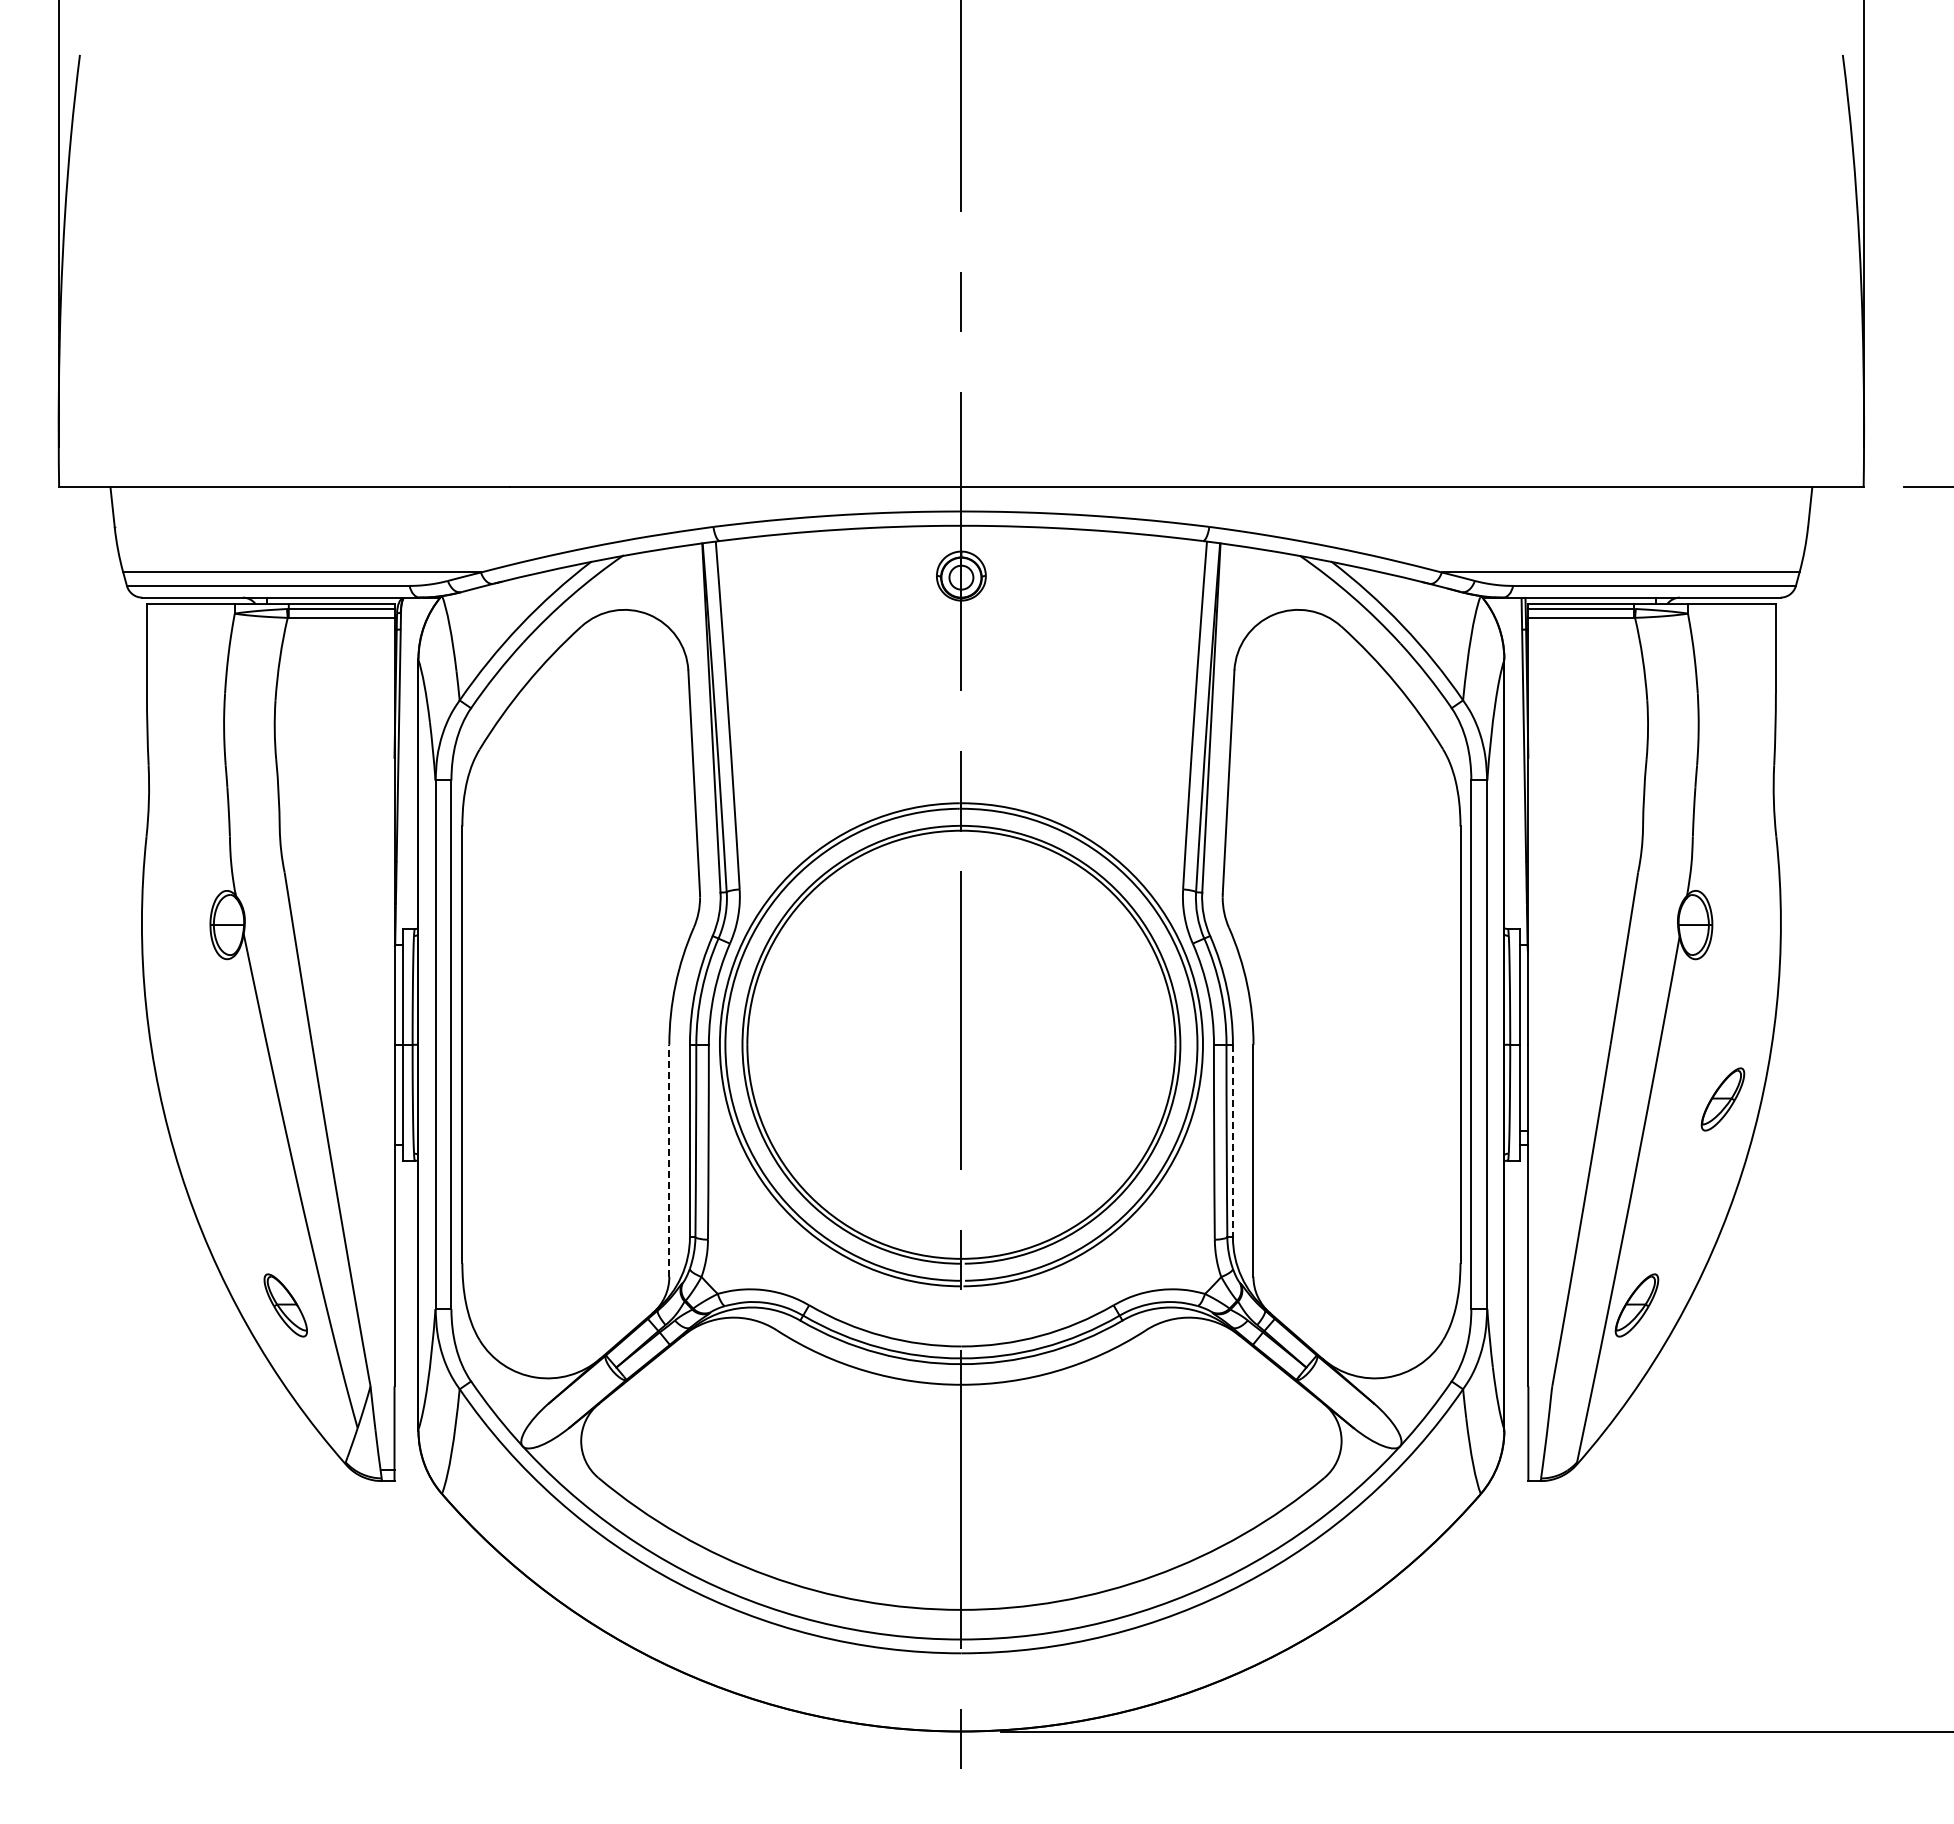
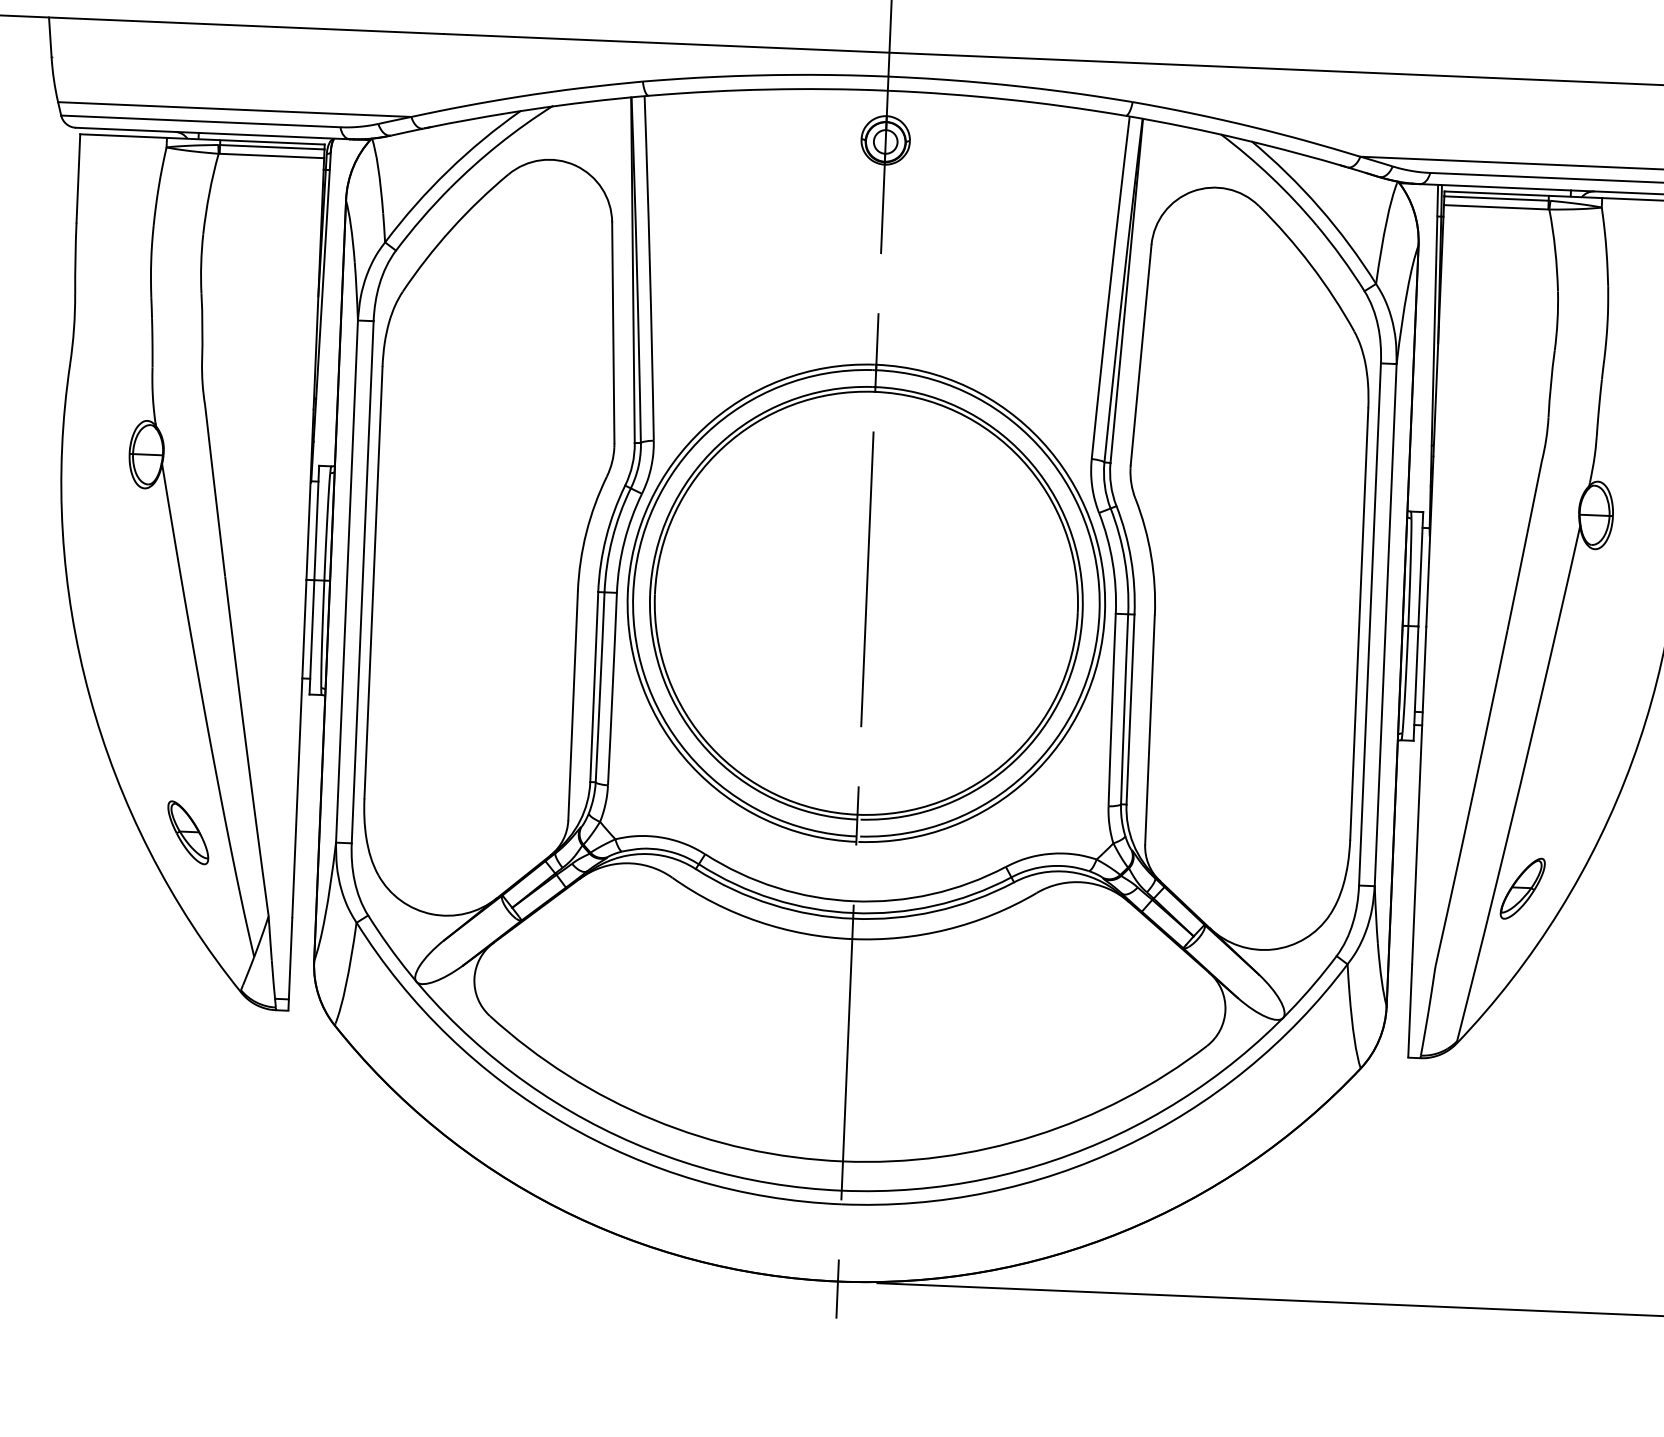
part: (1722, 1099) -> (1615, 688), removed
line: (1232, 1141) -> (1130, 710), dashed -> solid
line: (669, 1160) -> (573, 705), dashed -> solid

